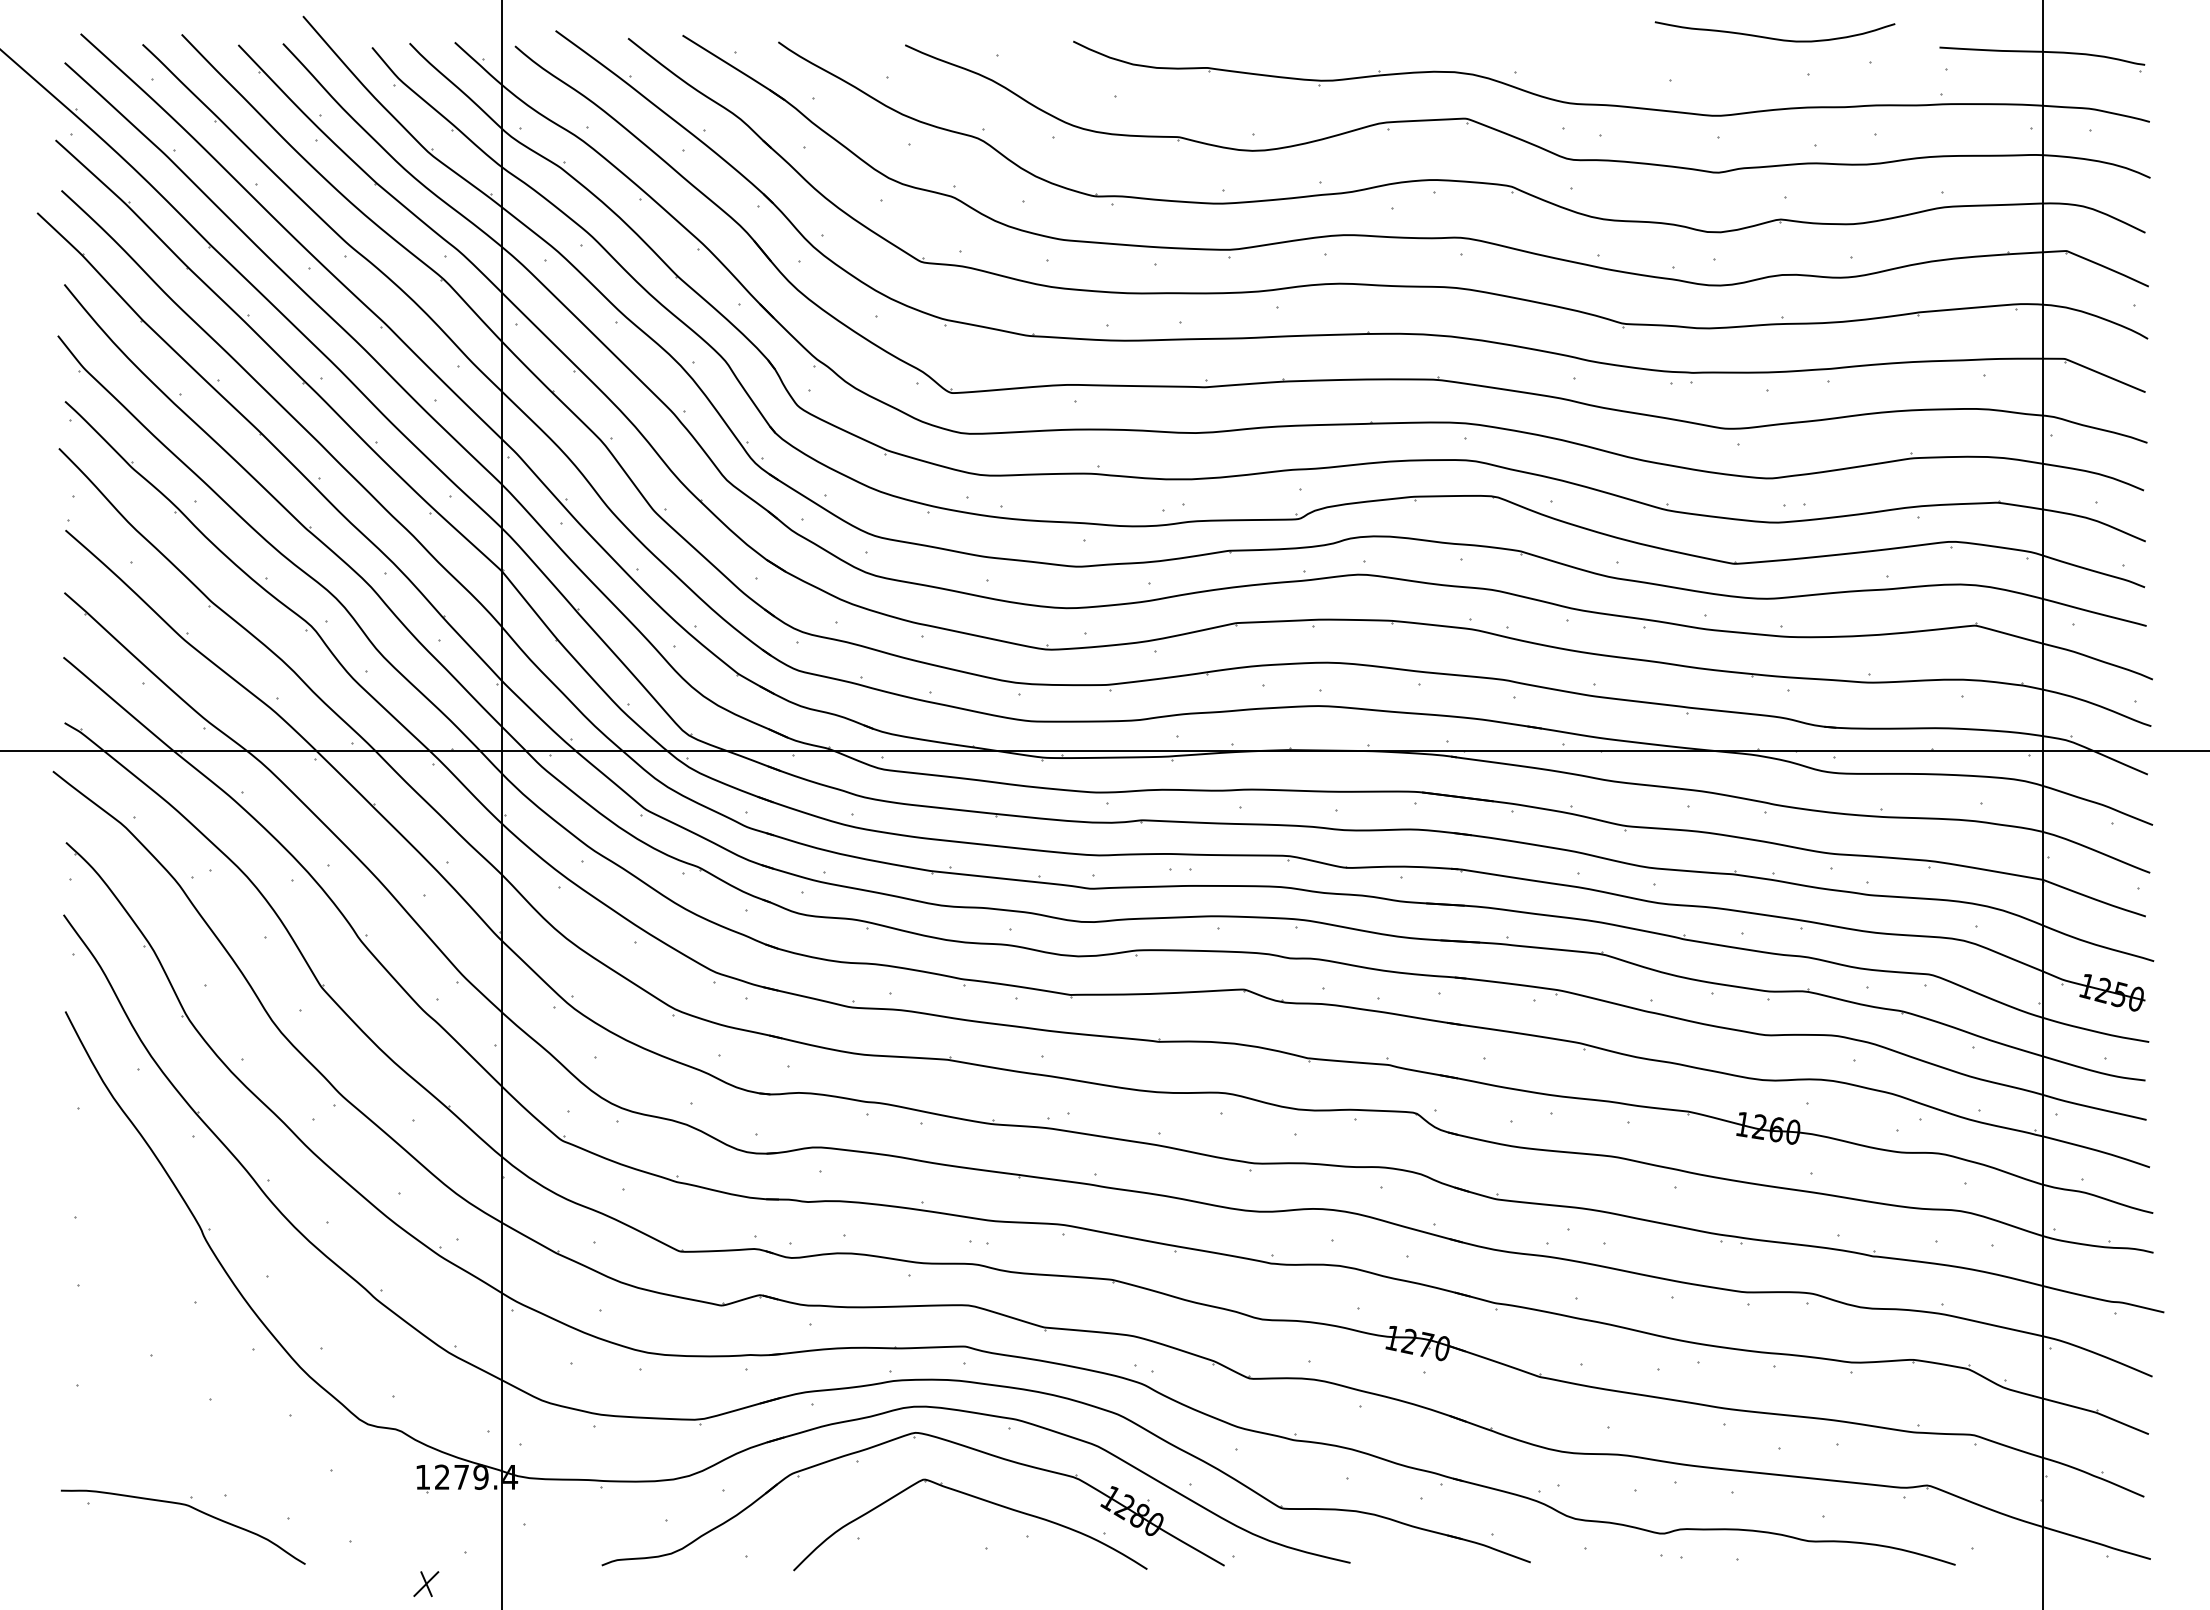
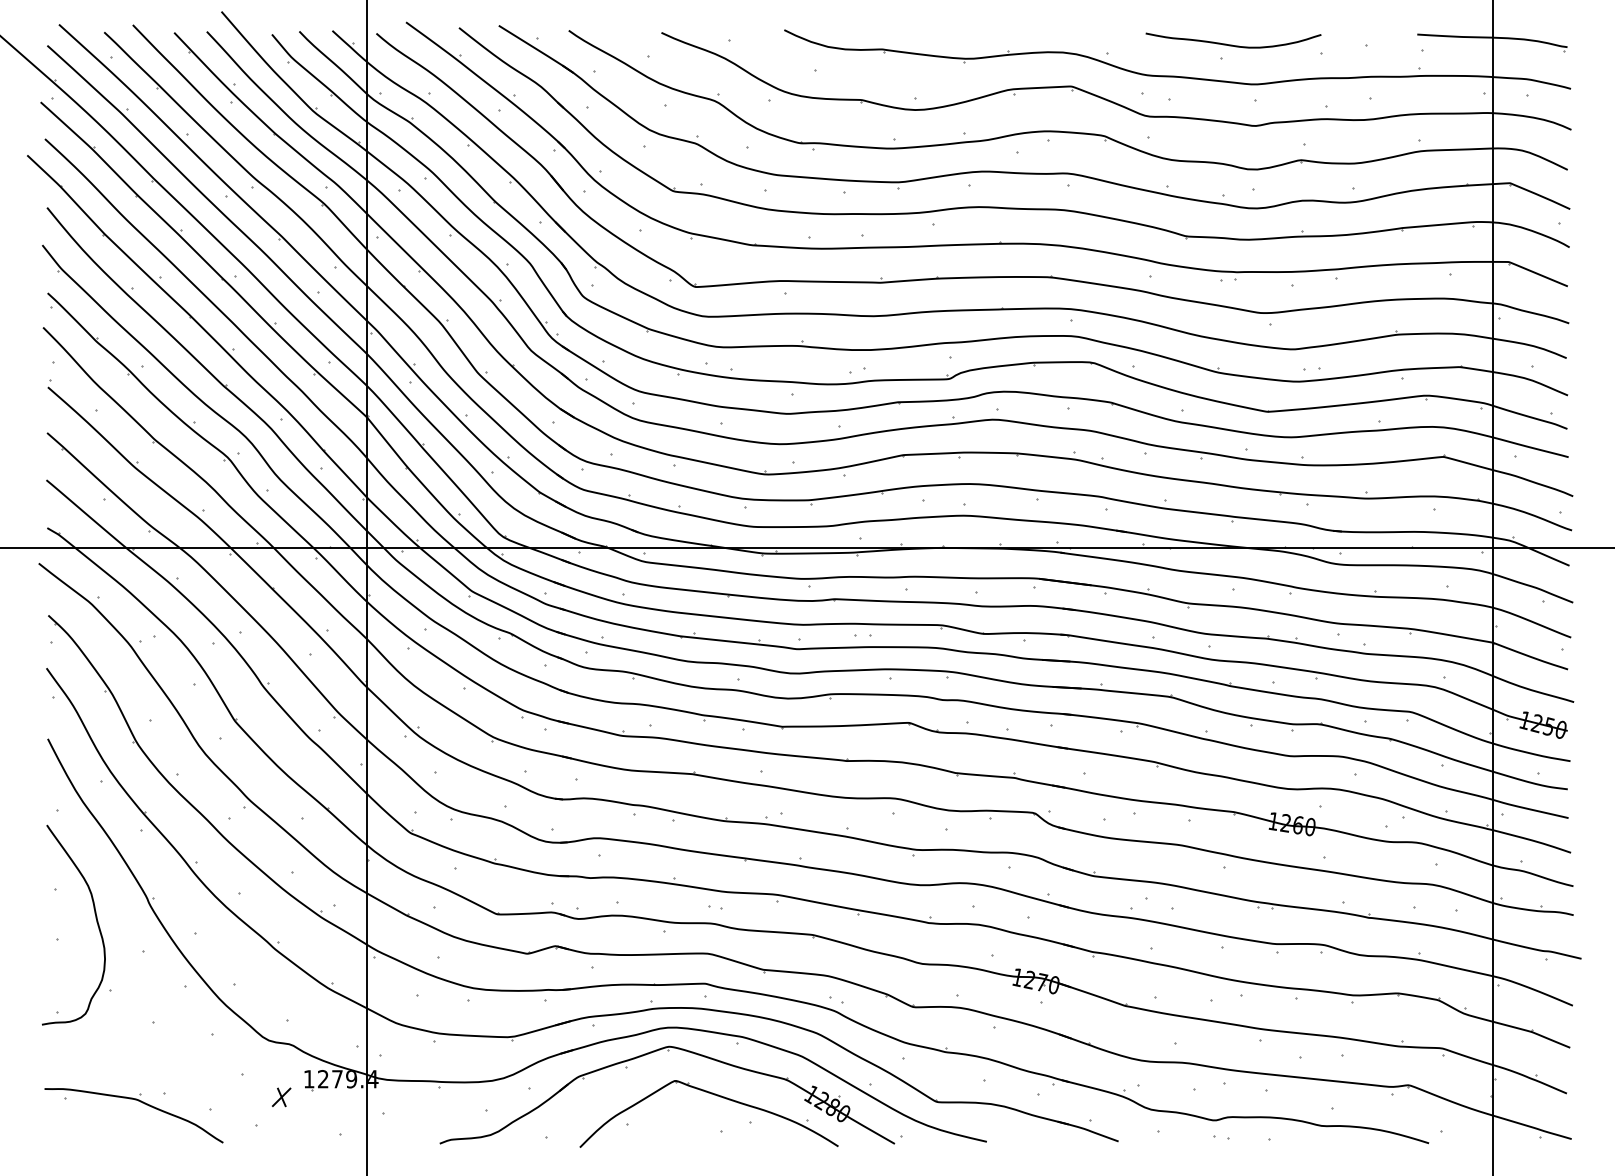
curve: (1772, 37) -> (1231, 44), moved
curve: (131, 1259) -> (96, 920), added
part: (426, 1584) -> (281, 1097), moved

